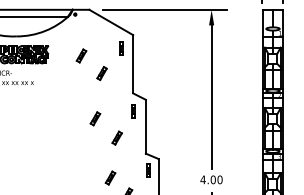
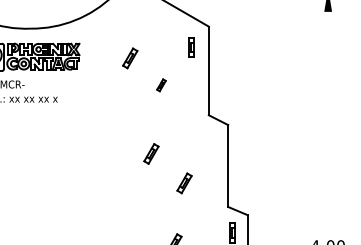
part: (101, 73) -> (160, 85), size x0.6
line: (211, 96) -> (327, 120), removed
part: (133, 111) -> (209, 142), removed

